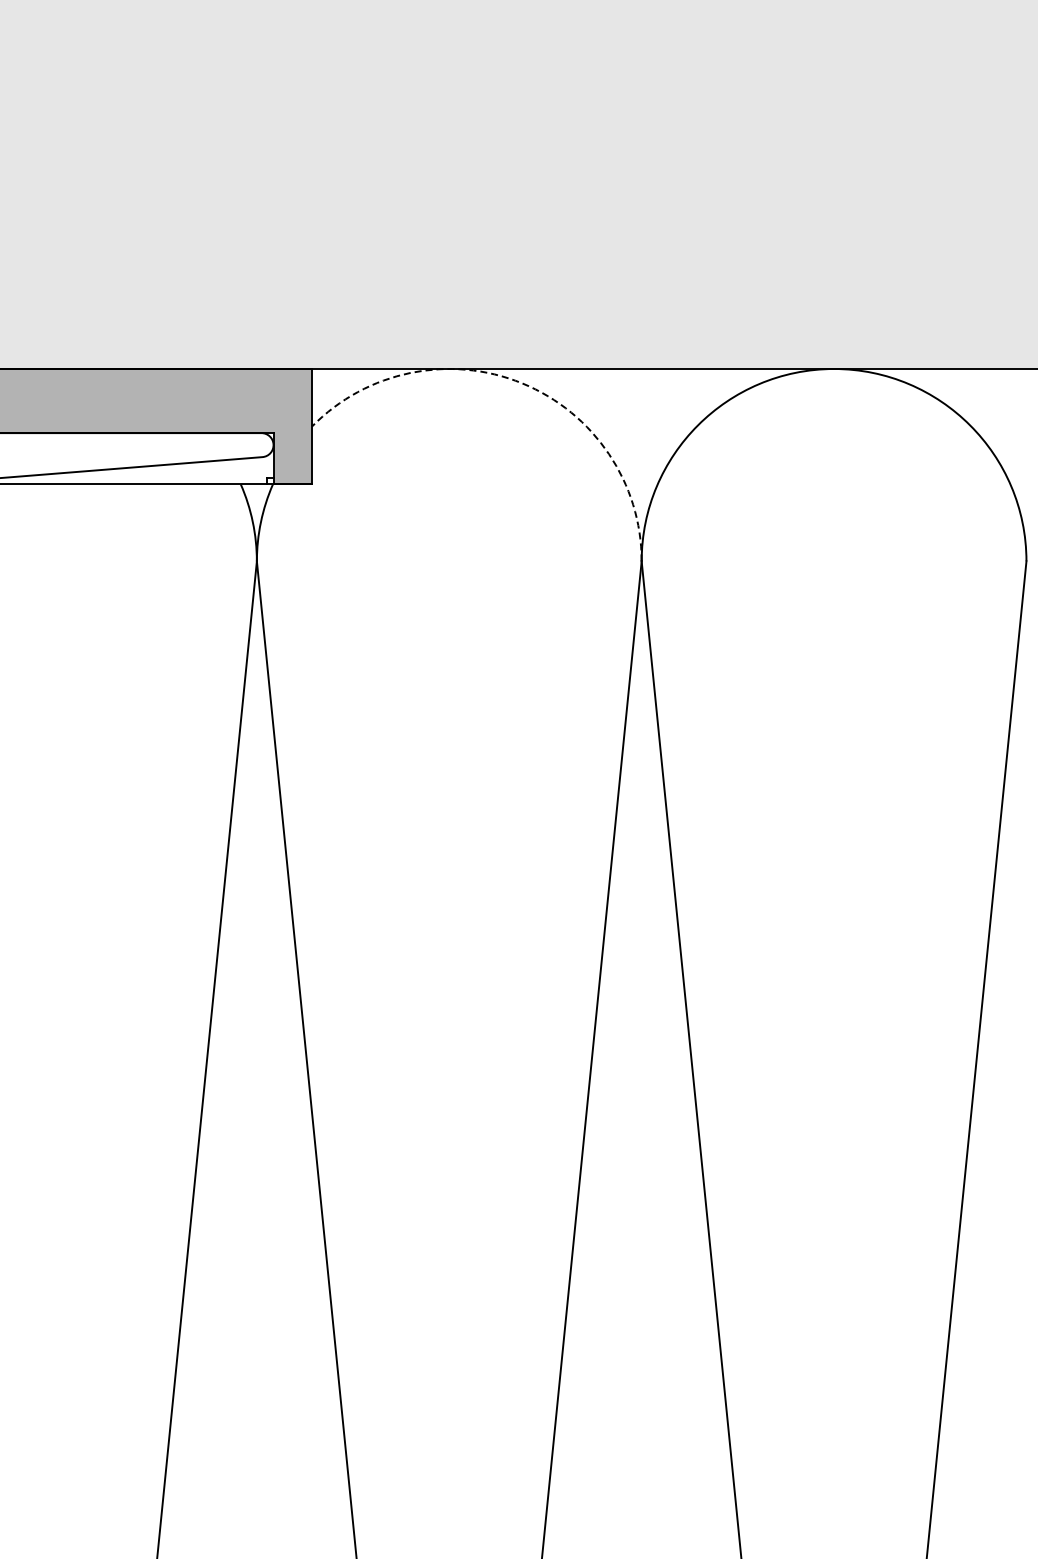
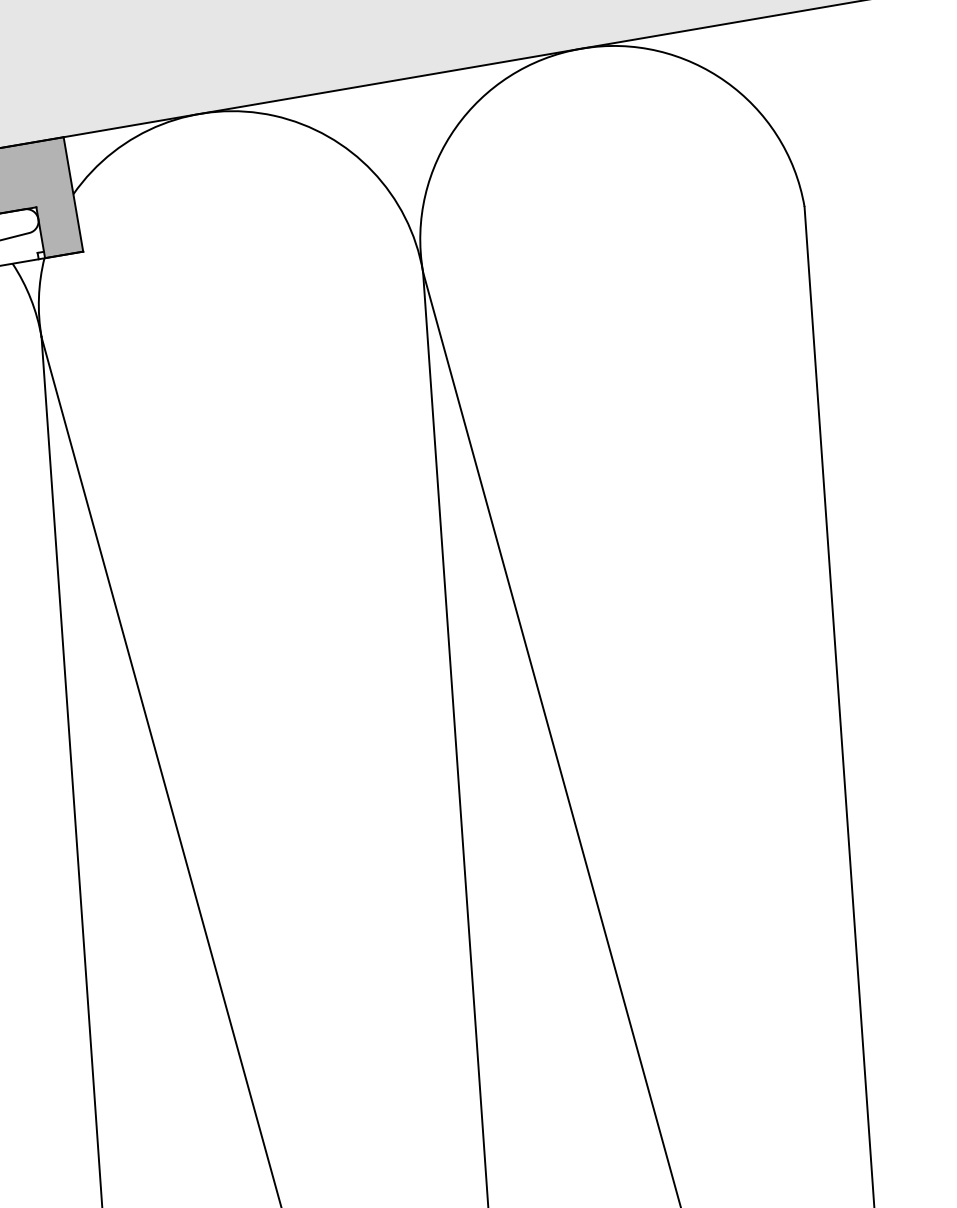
arc: (522, 383) -> (274, 115), dashed -> solid

